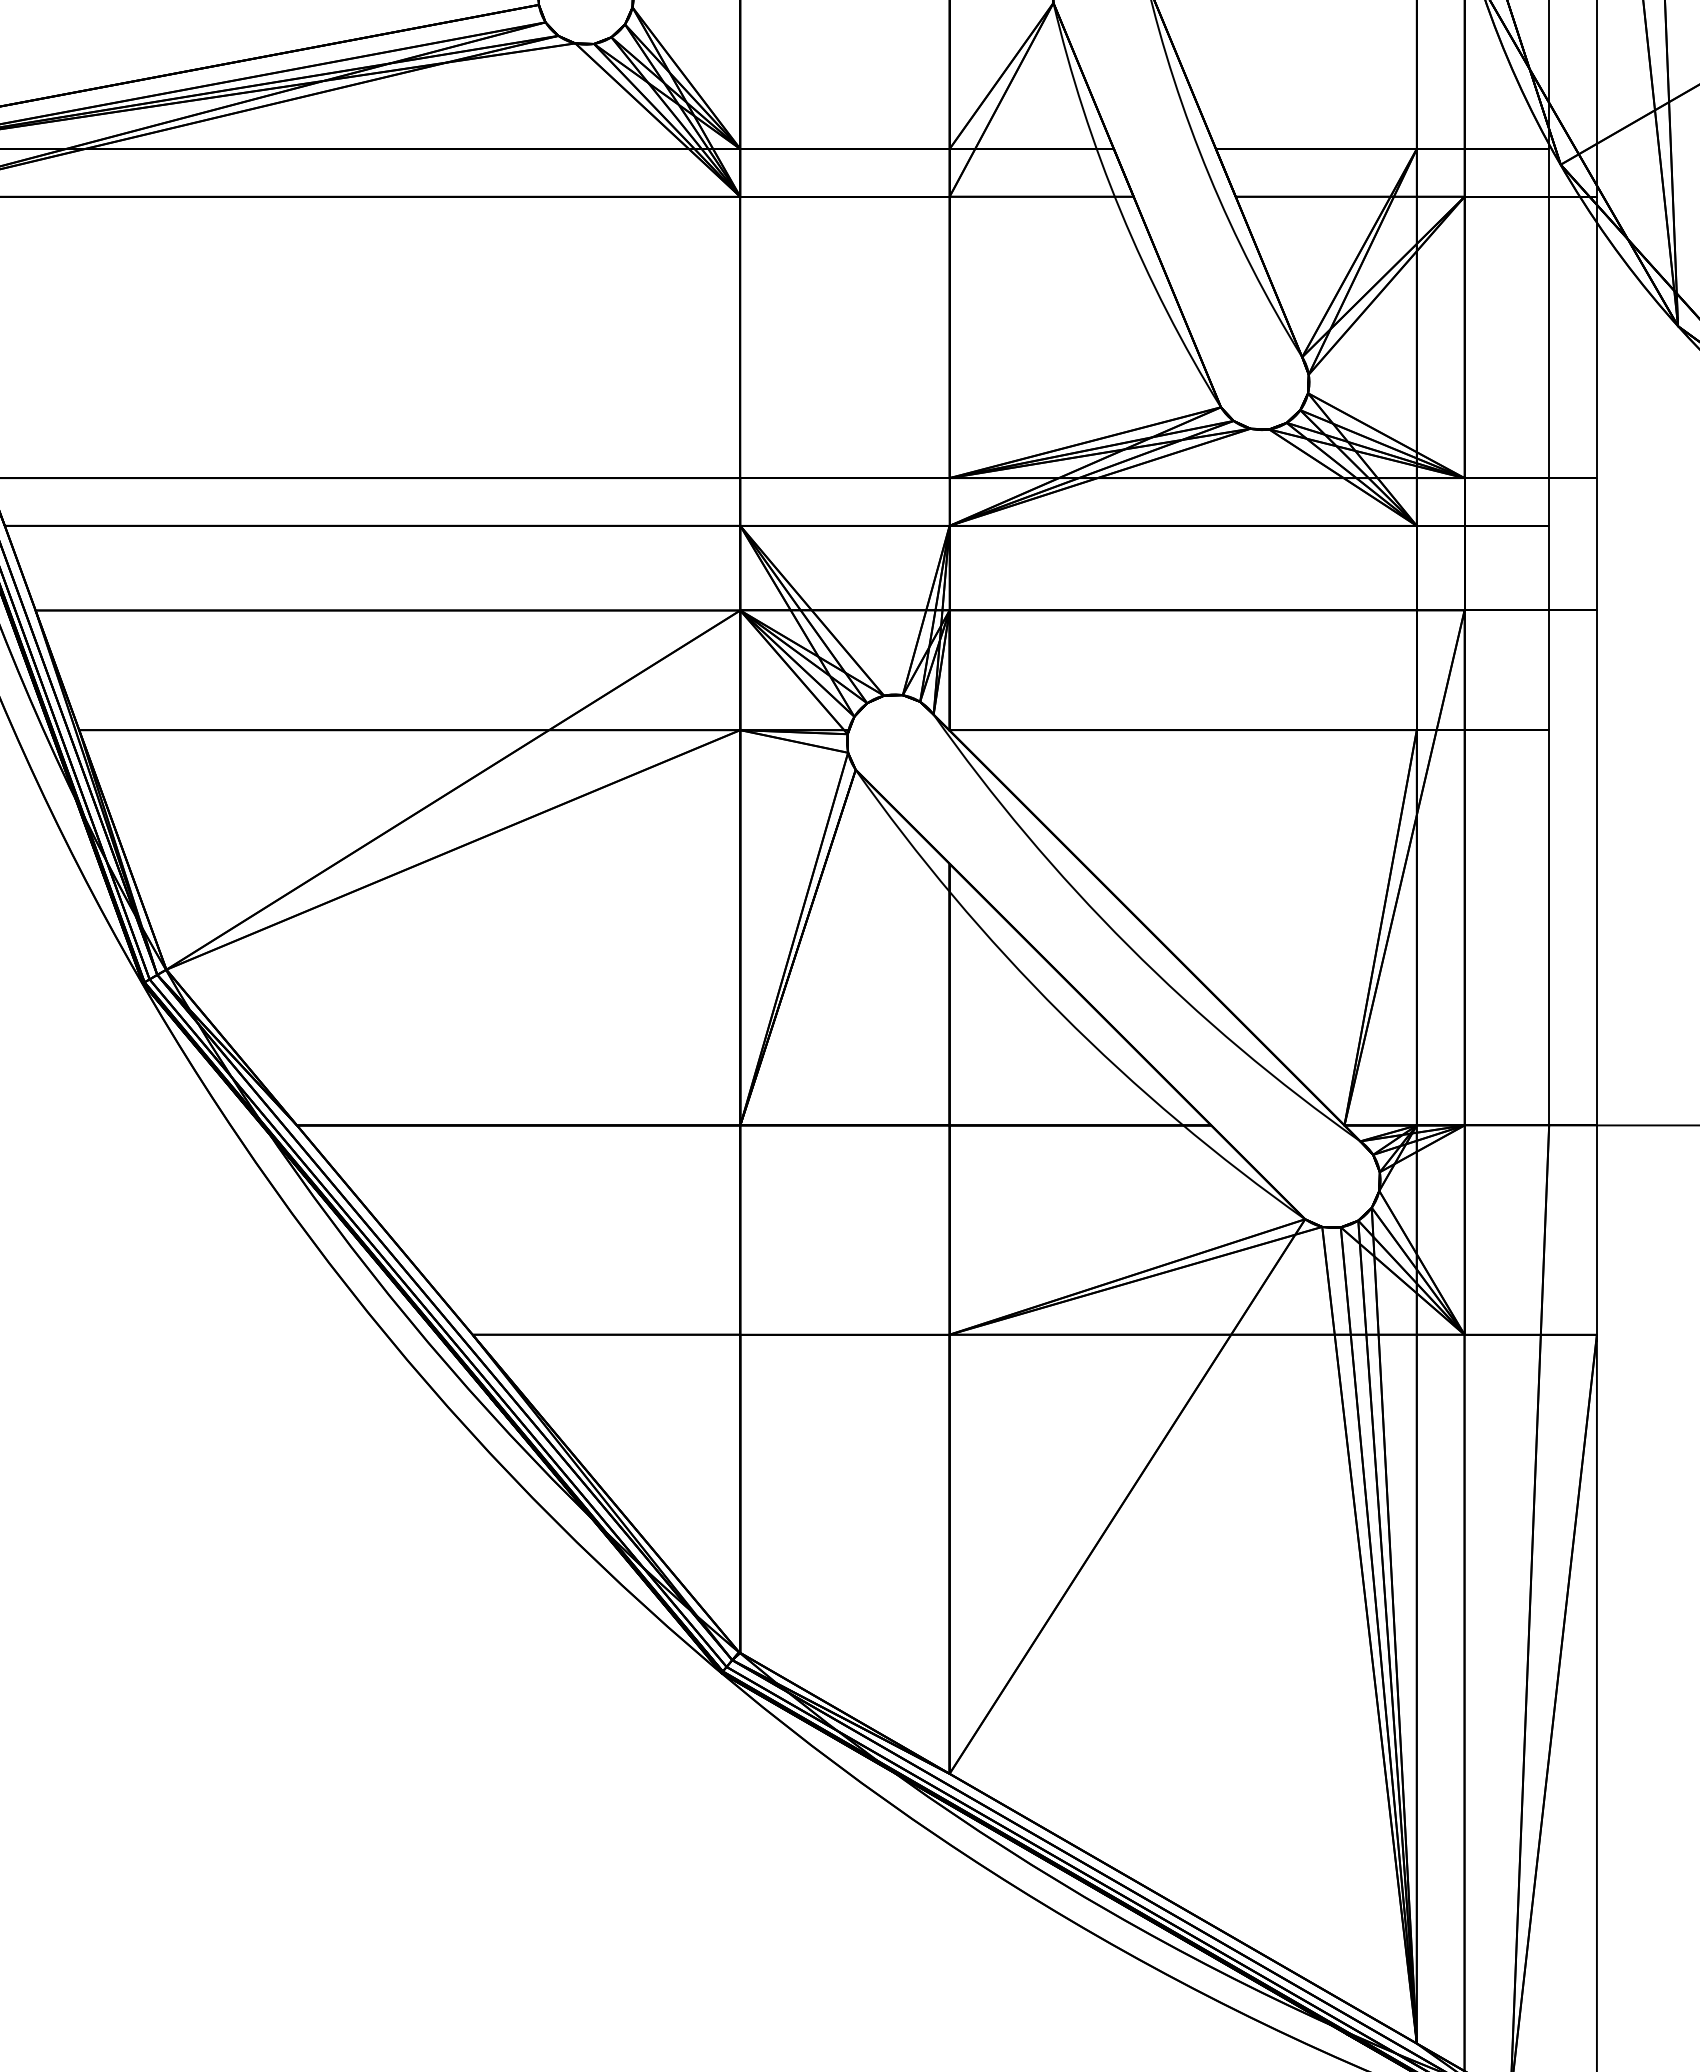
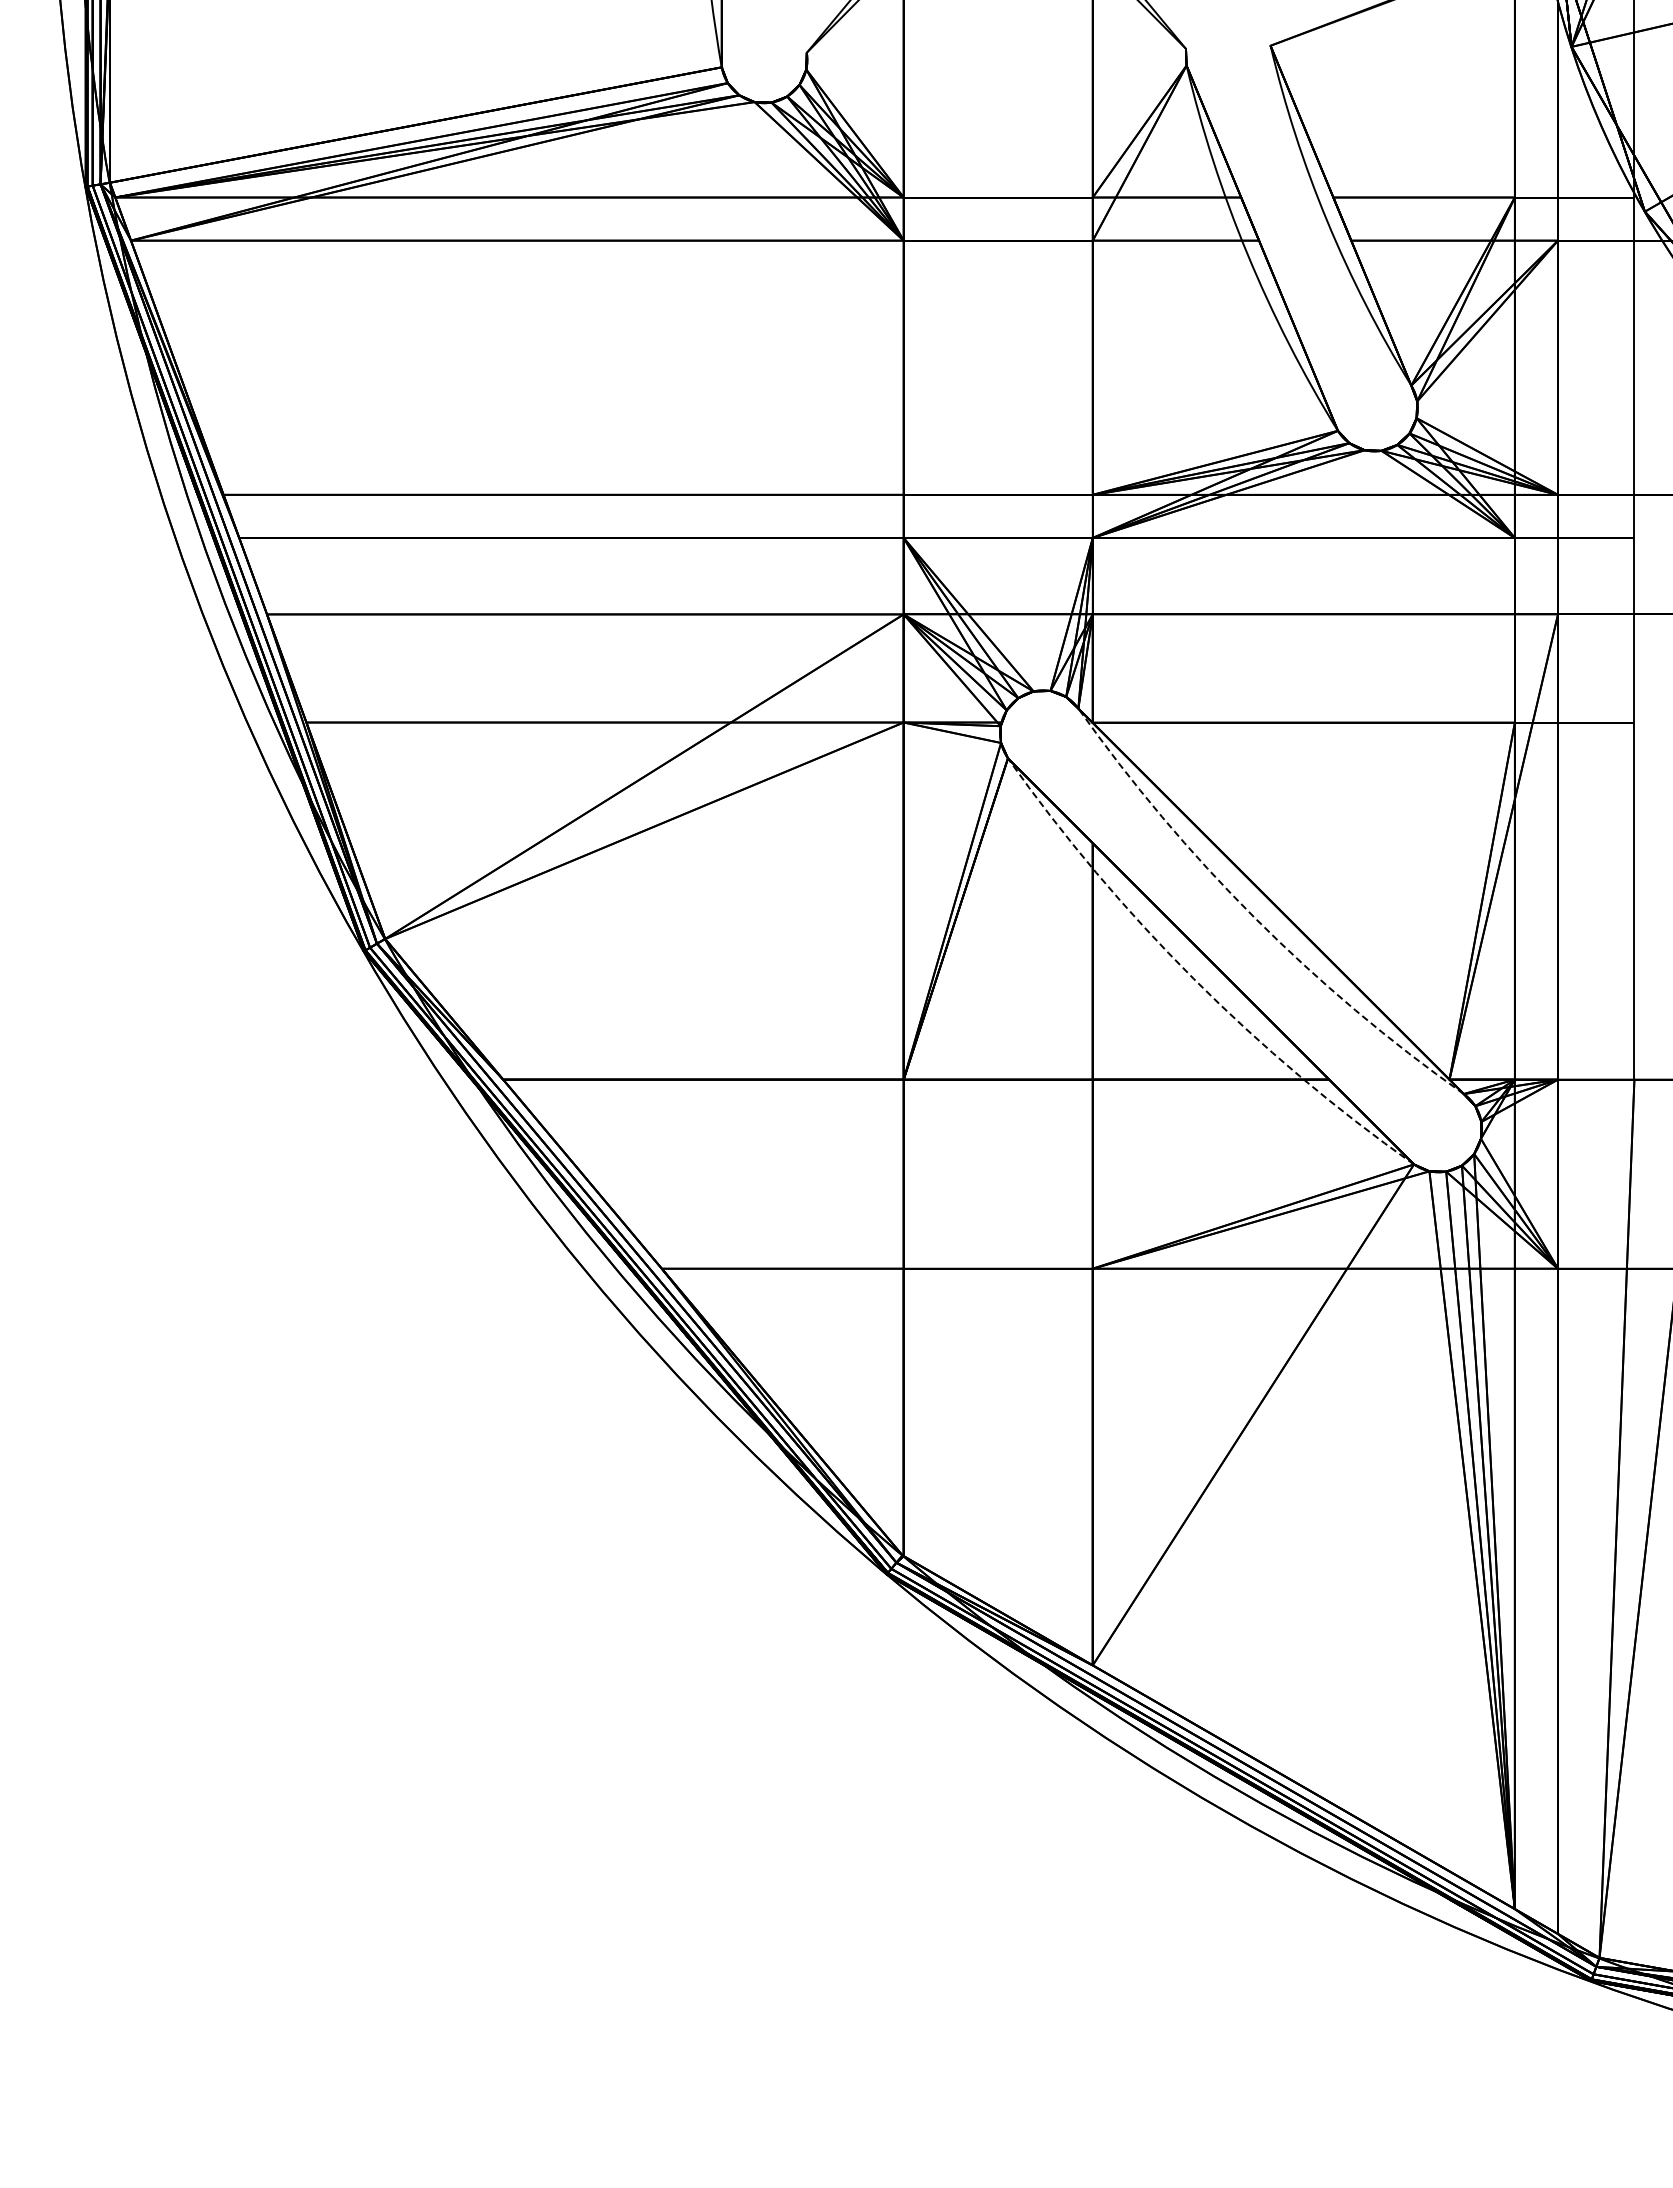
arc: (1128, 945) -> (1254, 917), solid -> dashed
arc: (1061, 1013) -> (1193, 978), solid -> dashed

